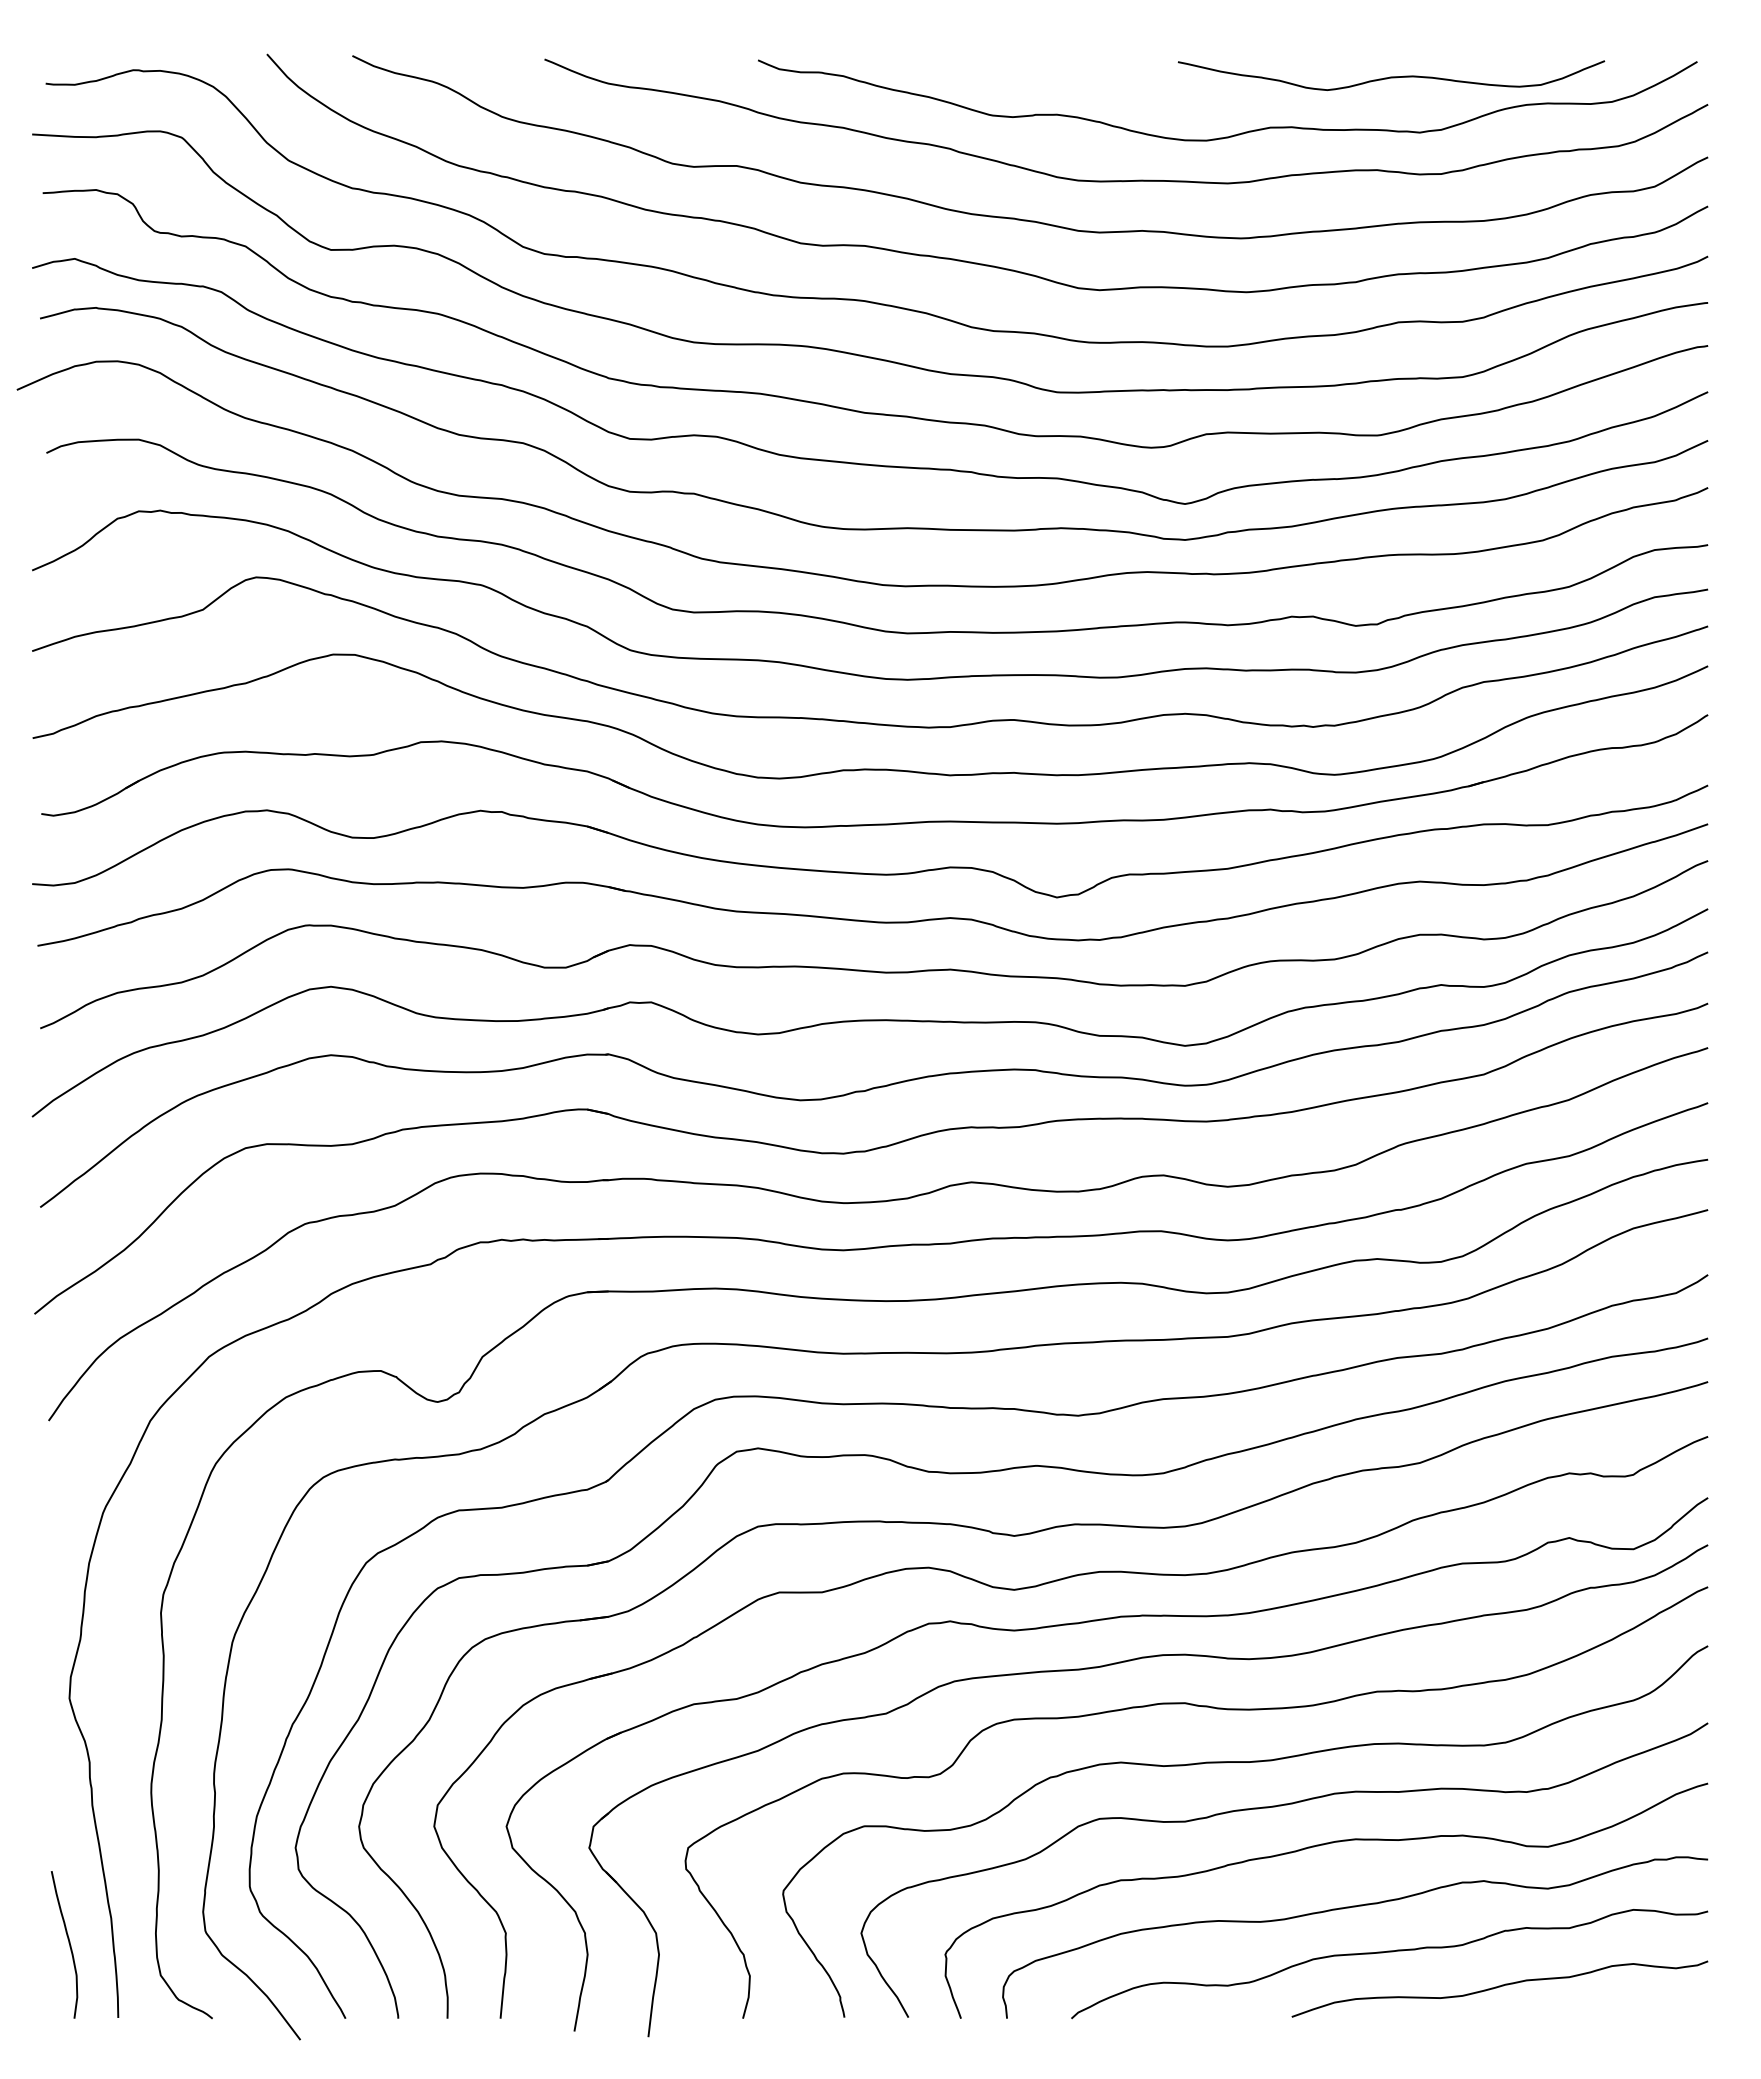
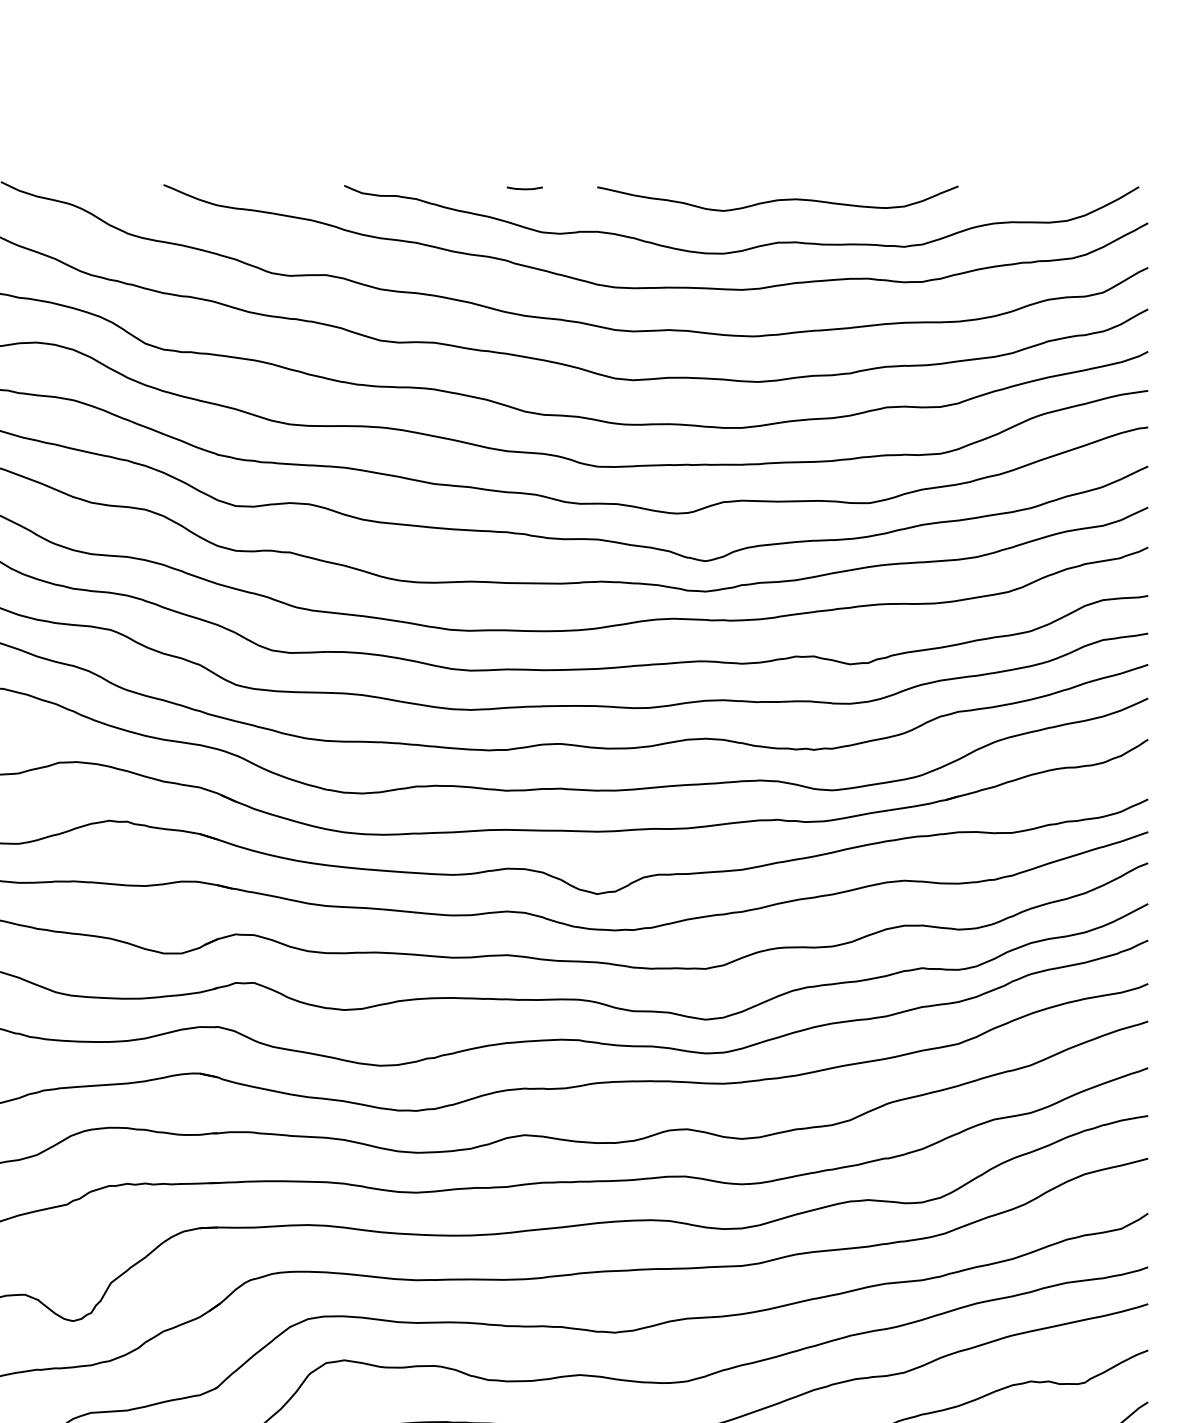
line: (971, 63) -> (524, 188), added
curve: (1391, 76) -> (777, 199), moved

